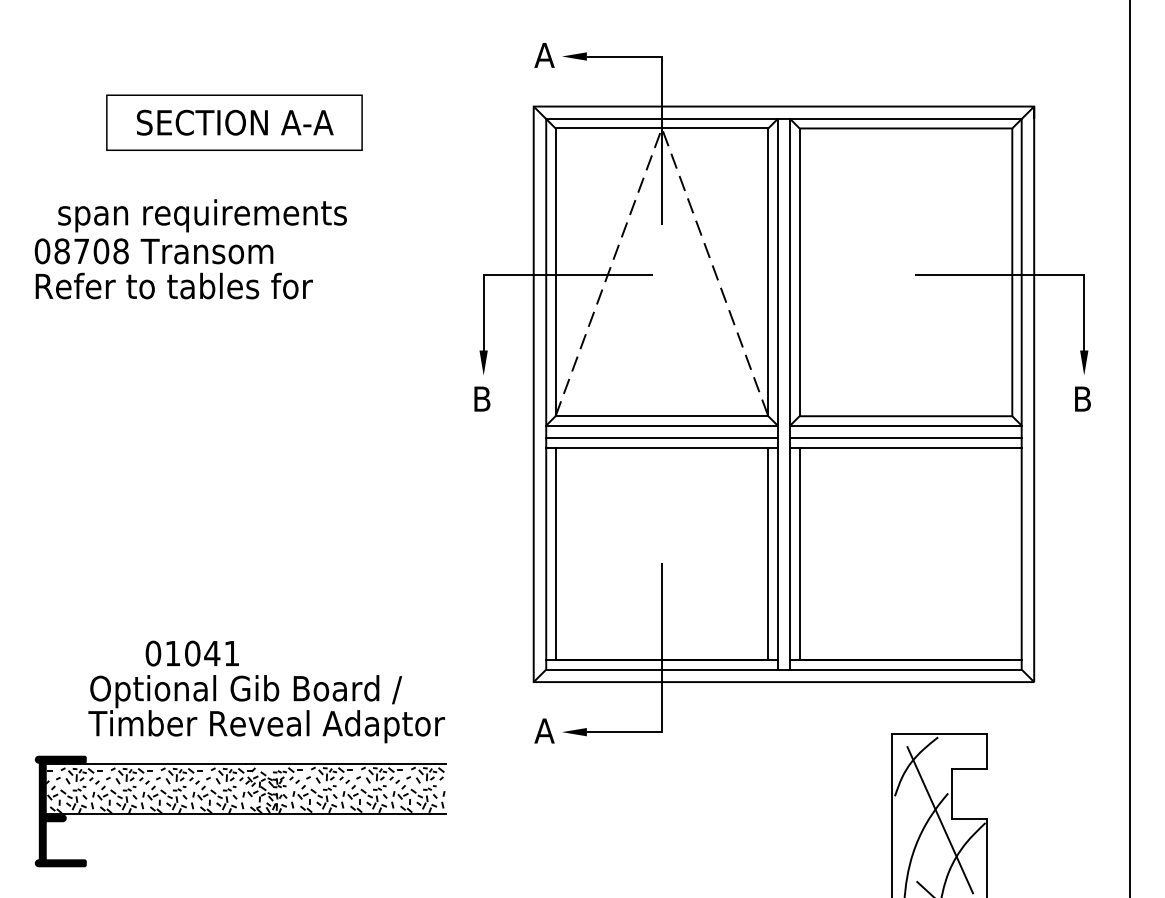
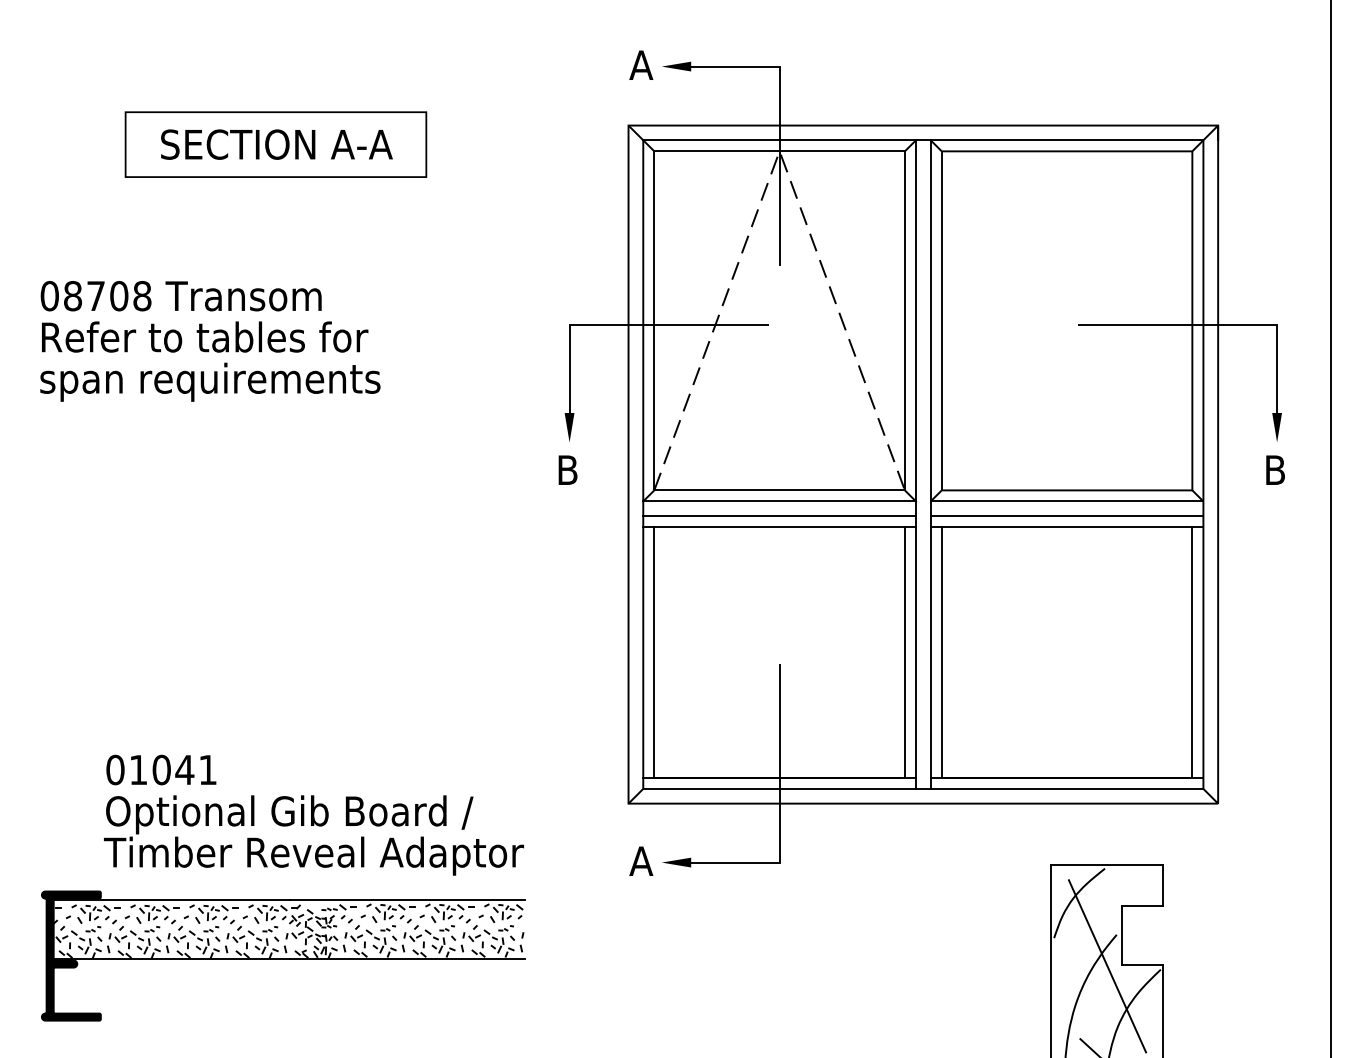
text: (202, 215) -> (210, 381), moved
line: (1012, 553) -> (1192, 652), added
text: (192, 653) -> (161, 769), moved

